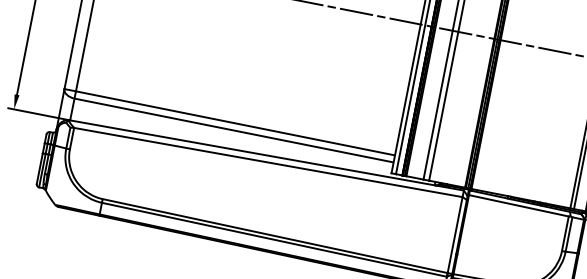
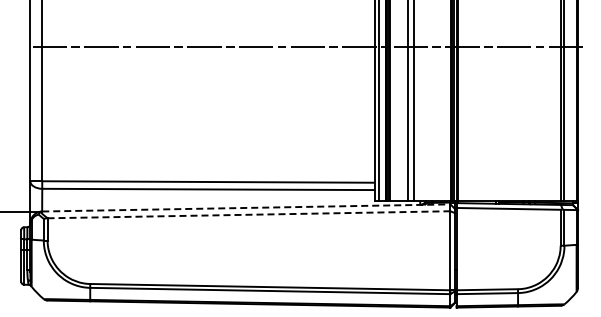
line: (267, 155) -> (246, 207), solid -> dashed
line: (267, 162) -> (248, 214), solid -> dashed

